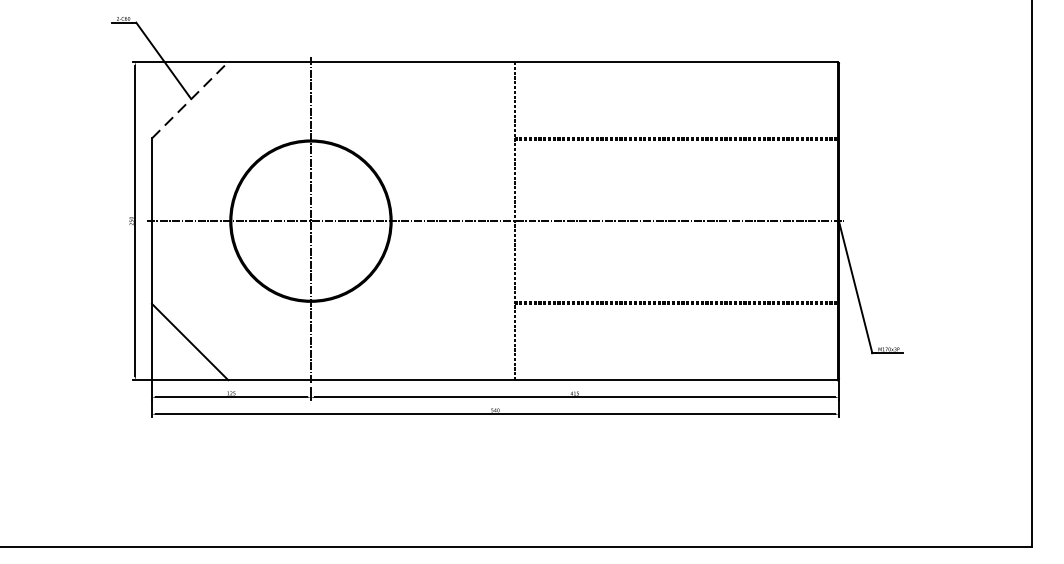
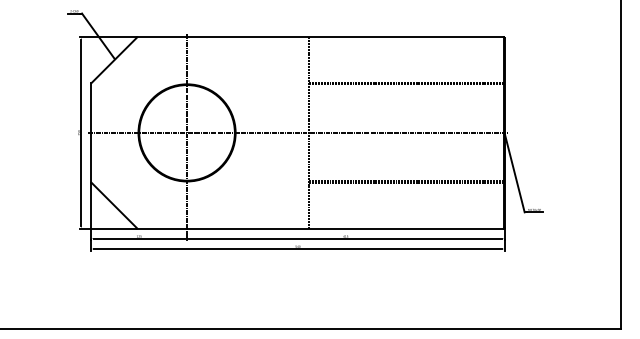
line: (190, 99) -> (114, 59), dashed -> solid

